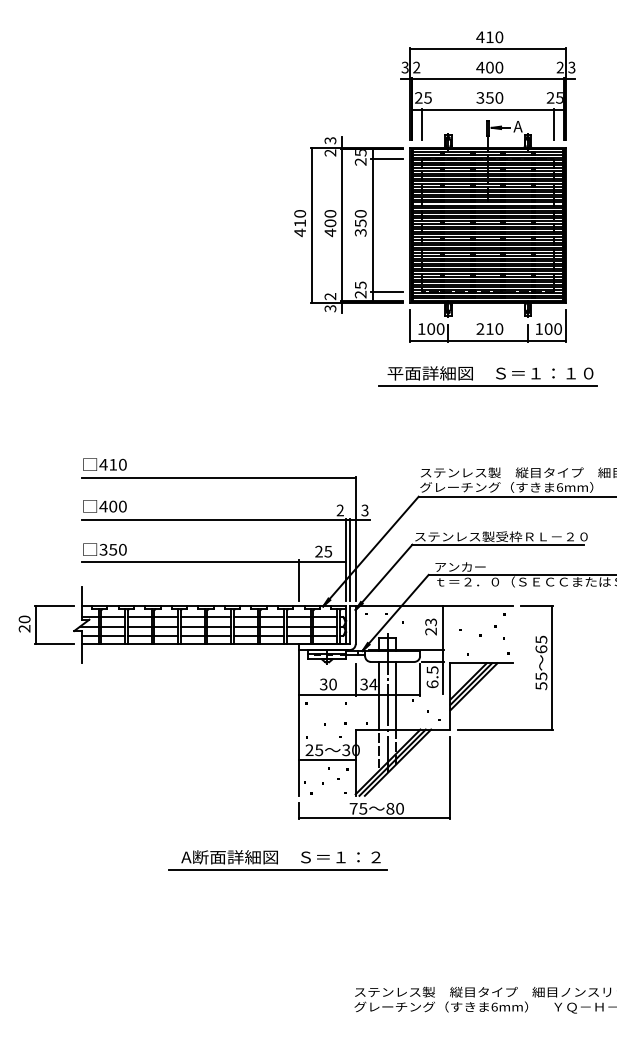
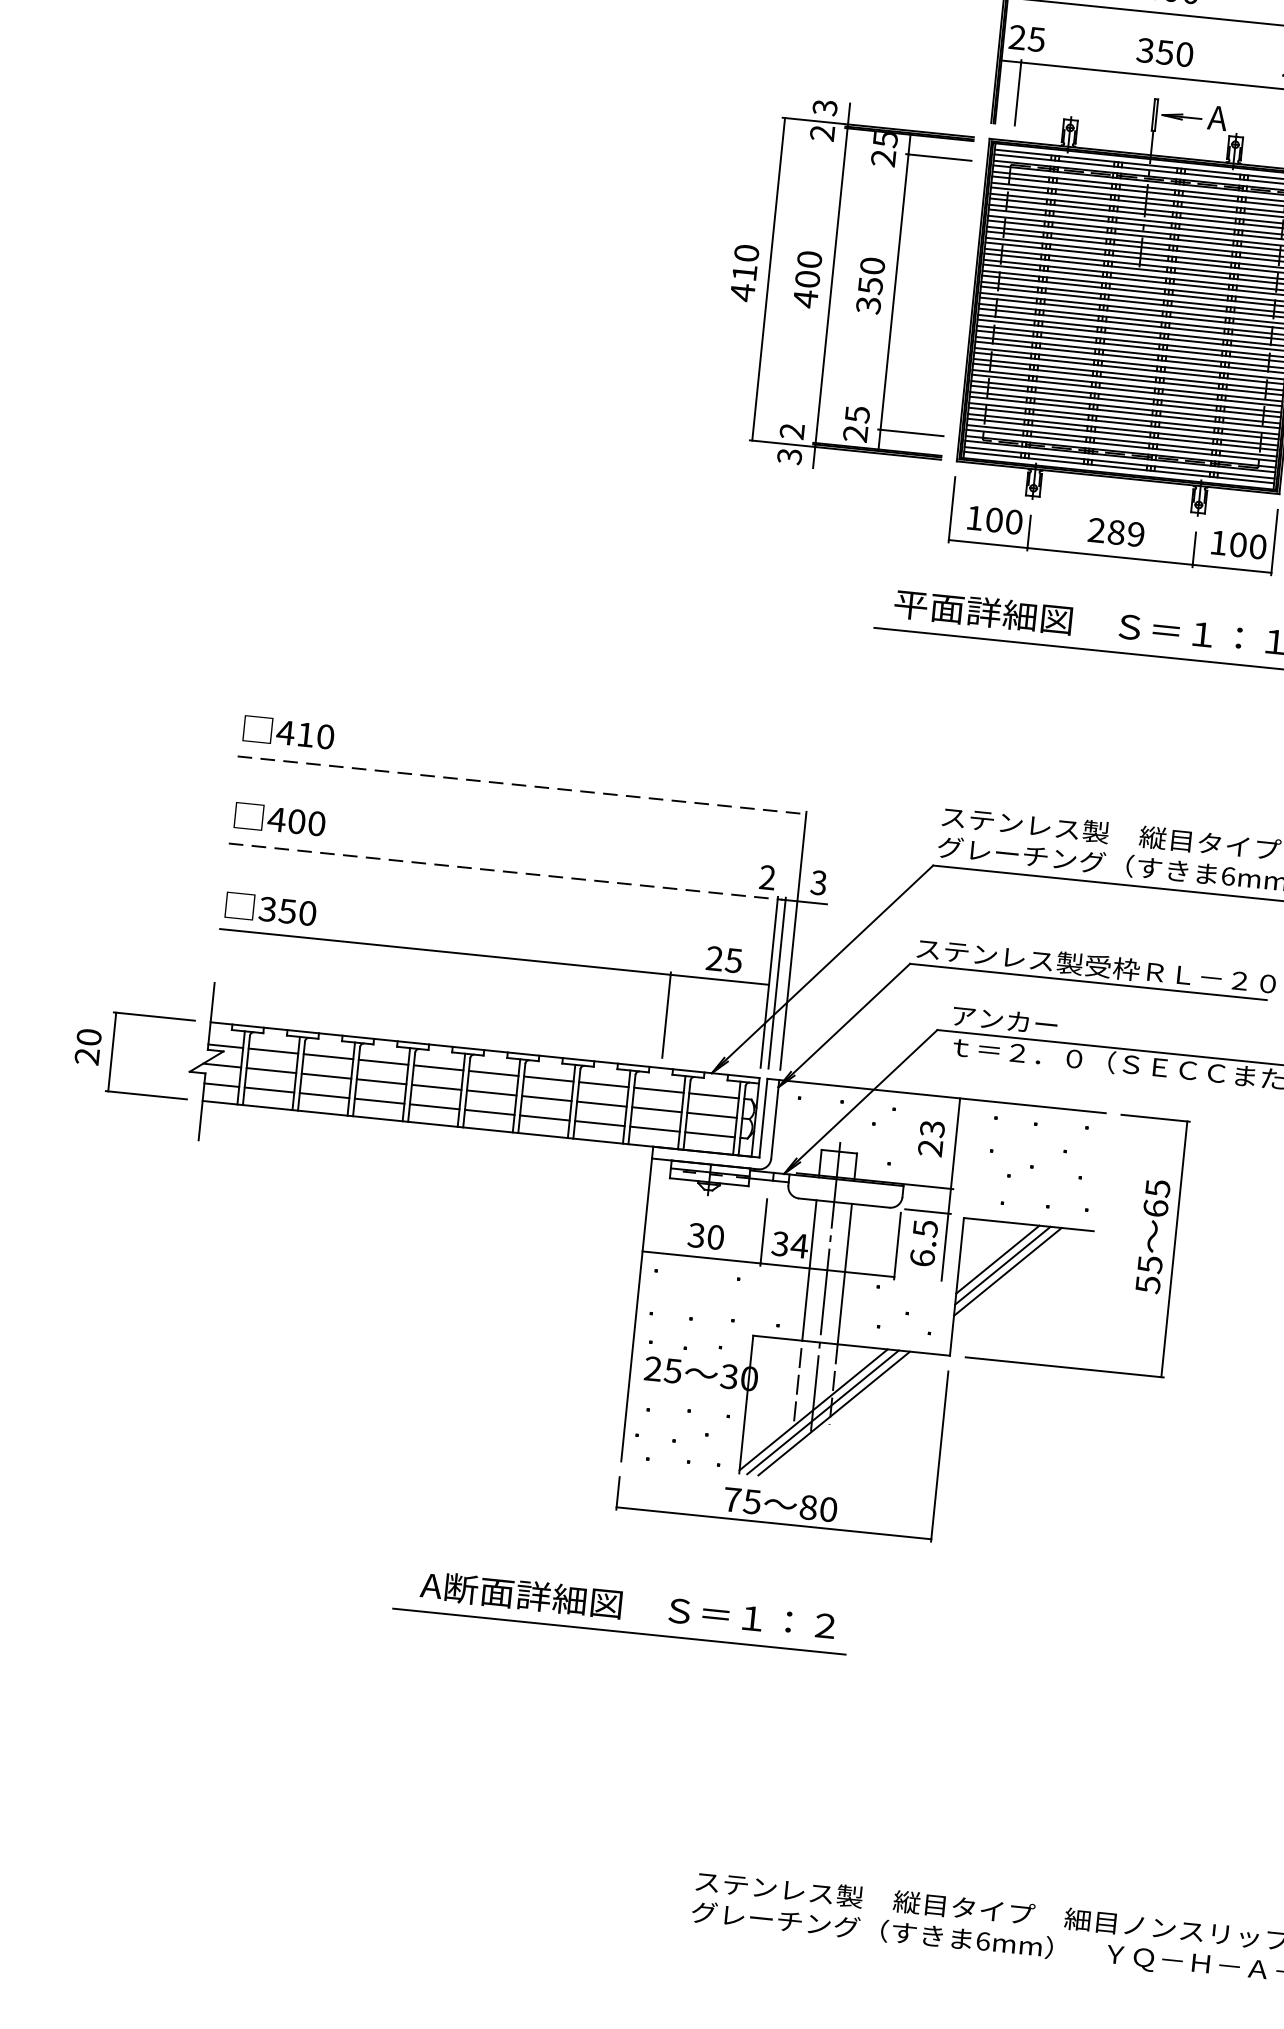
text: (494, 328) -> (1126, 532), 210 -> 289
line: (218, 478) -> (521, 785), solid -> dashed
line: (214, 520) -> (504, 871), solid -> dashed
line: (326, 759) -> (686, 1391), removed
part: (277, 860) -> (619, 1611), moved

